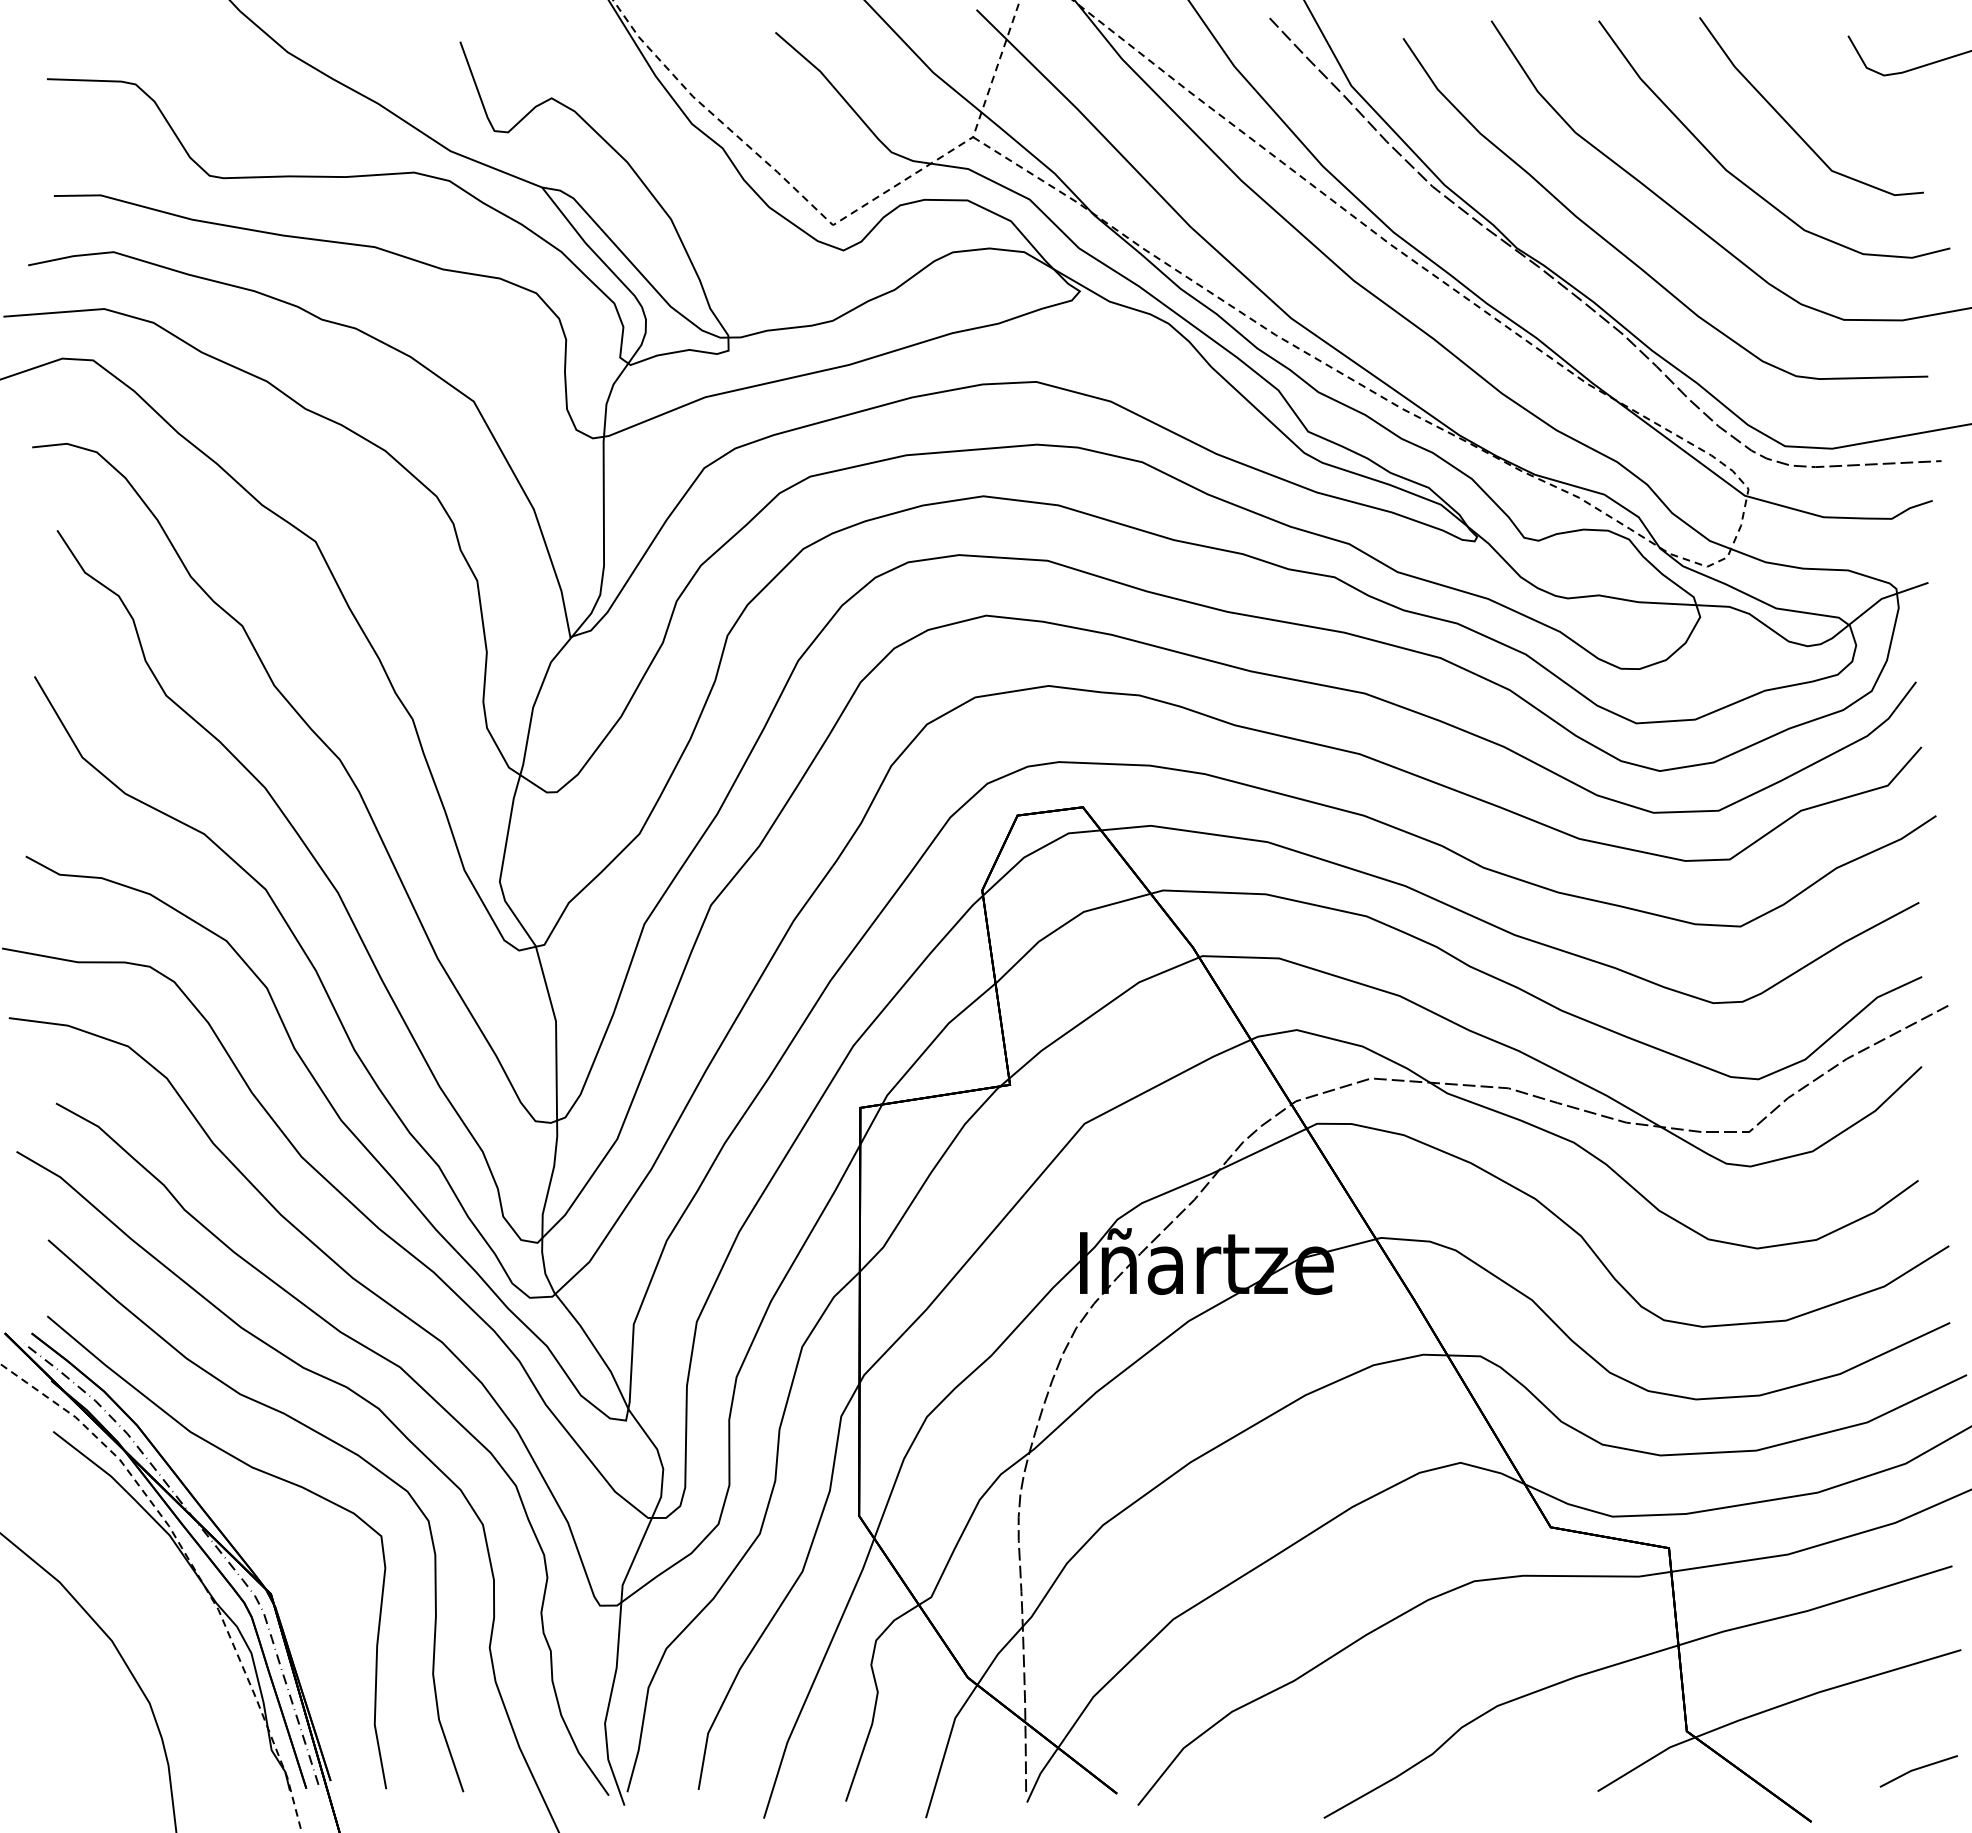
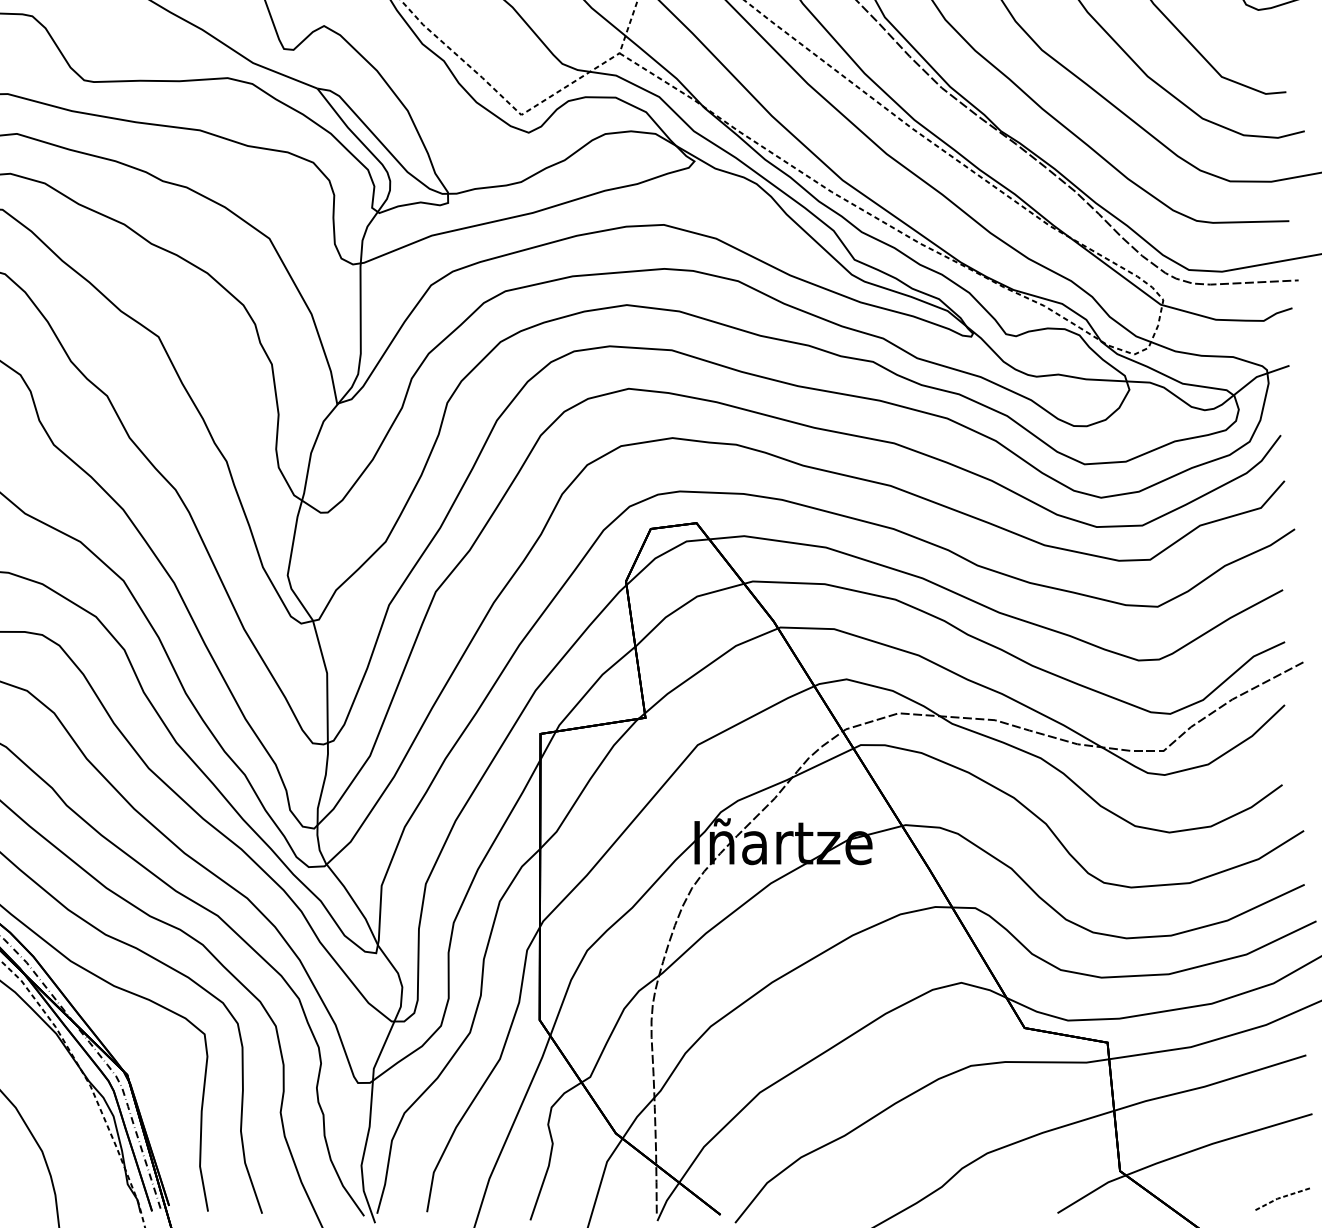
line: (1916, 1768) -> (1281, 1197), solid -> dashed

